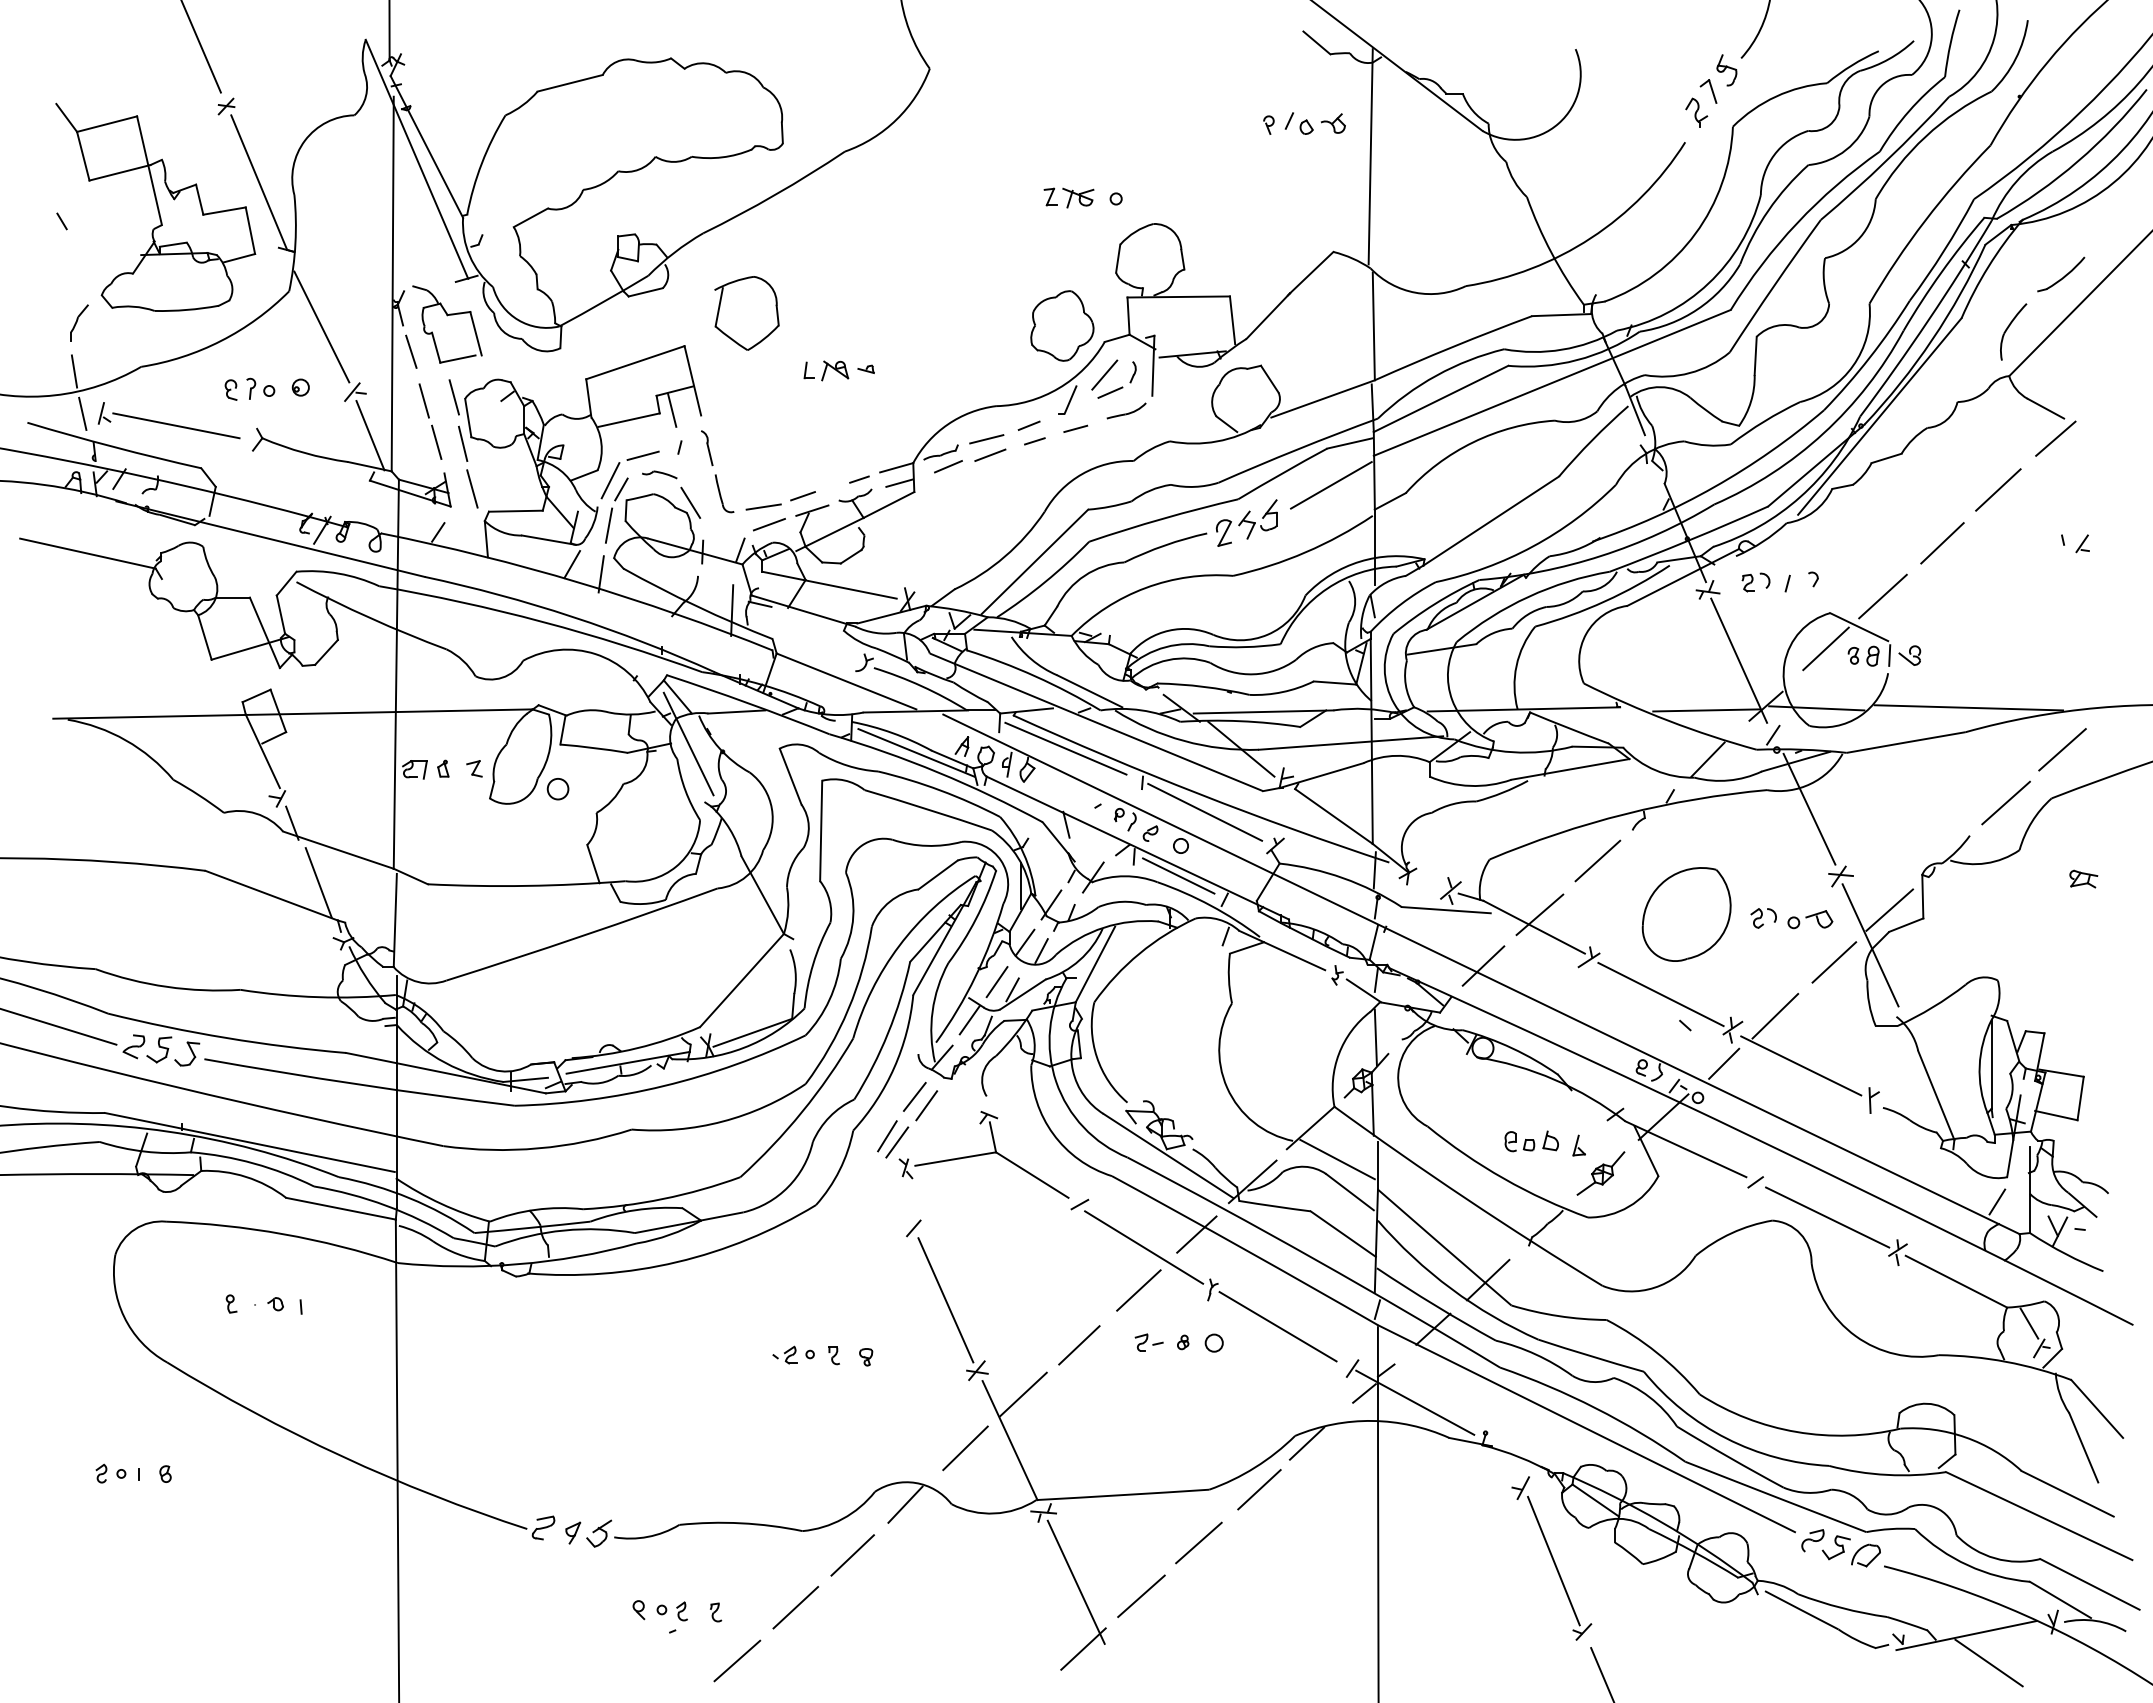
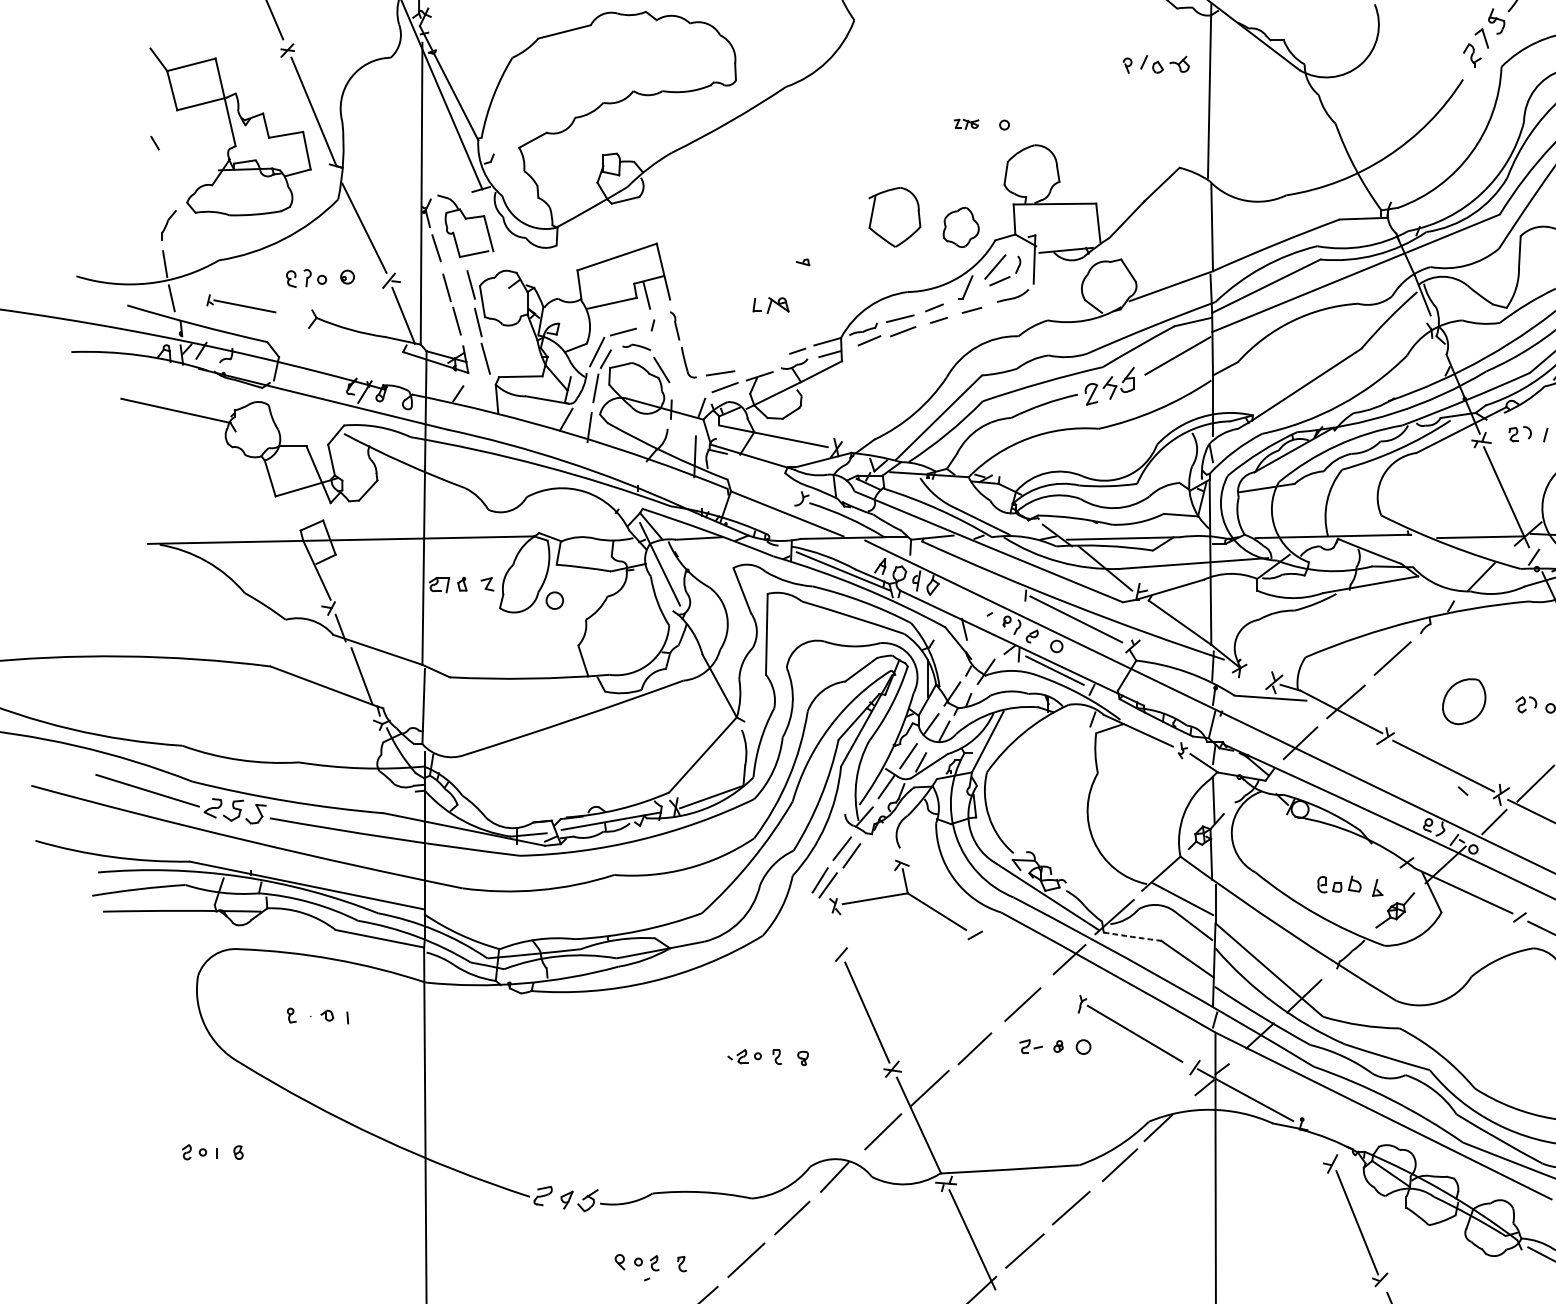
part: (1068, 197) -> (966, 123), size x0.6
part: (746, 313) -> (894, 217), moved
part: (1062, 325) -> (961, 227), size x0.7
part: (826, 370) -> (771, 305), moved
part: (168, 420) -> (240, 303), size x0.6
line: (802, 496) -> (751, 364), removed
line: (1065, 748) -> (963, 567), removed
part: (1686, 914) -> (1464, 701), size x0.6
arc: (1274, 1206) -> (1132, 936), solid -> dashed
line: (1144, 1247) -> (1027, 970), removed

